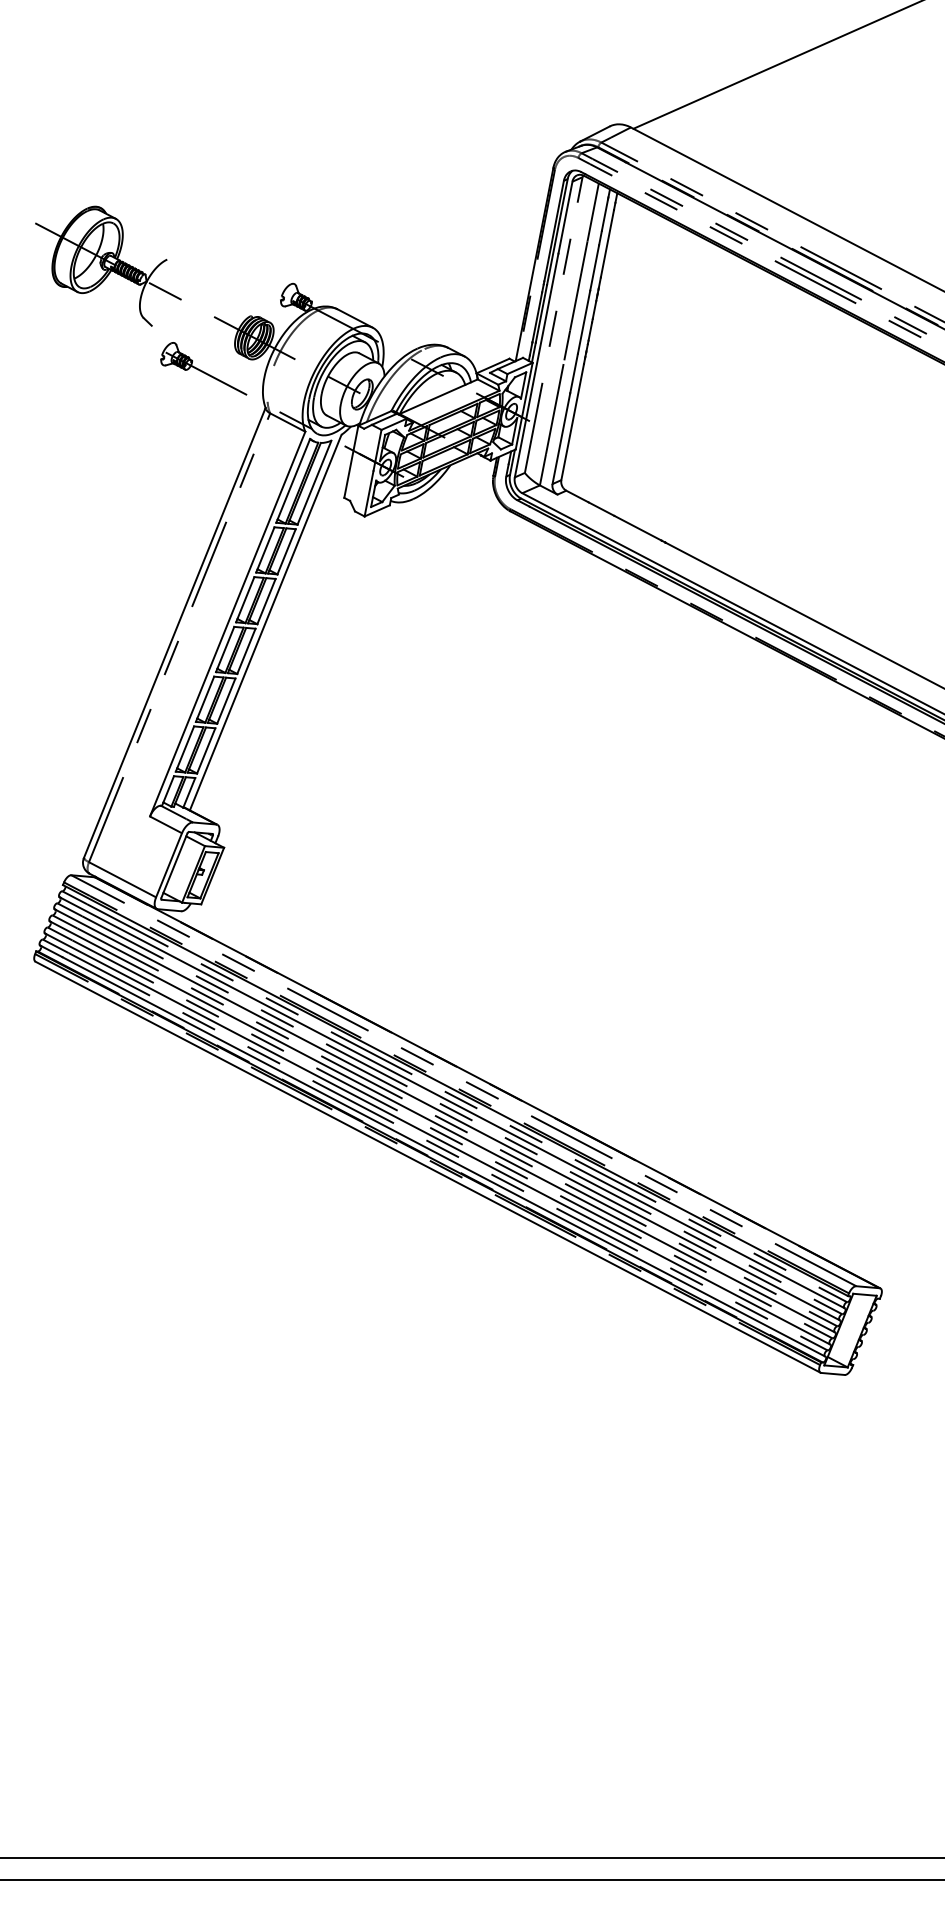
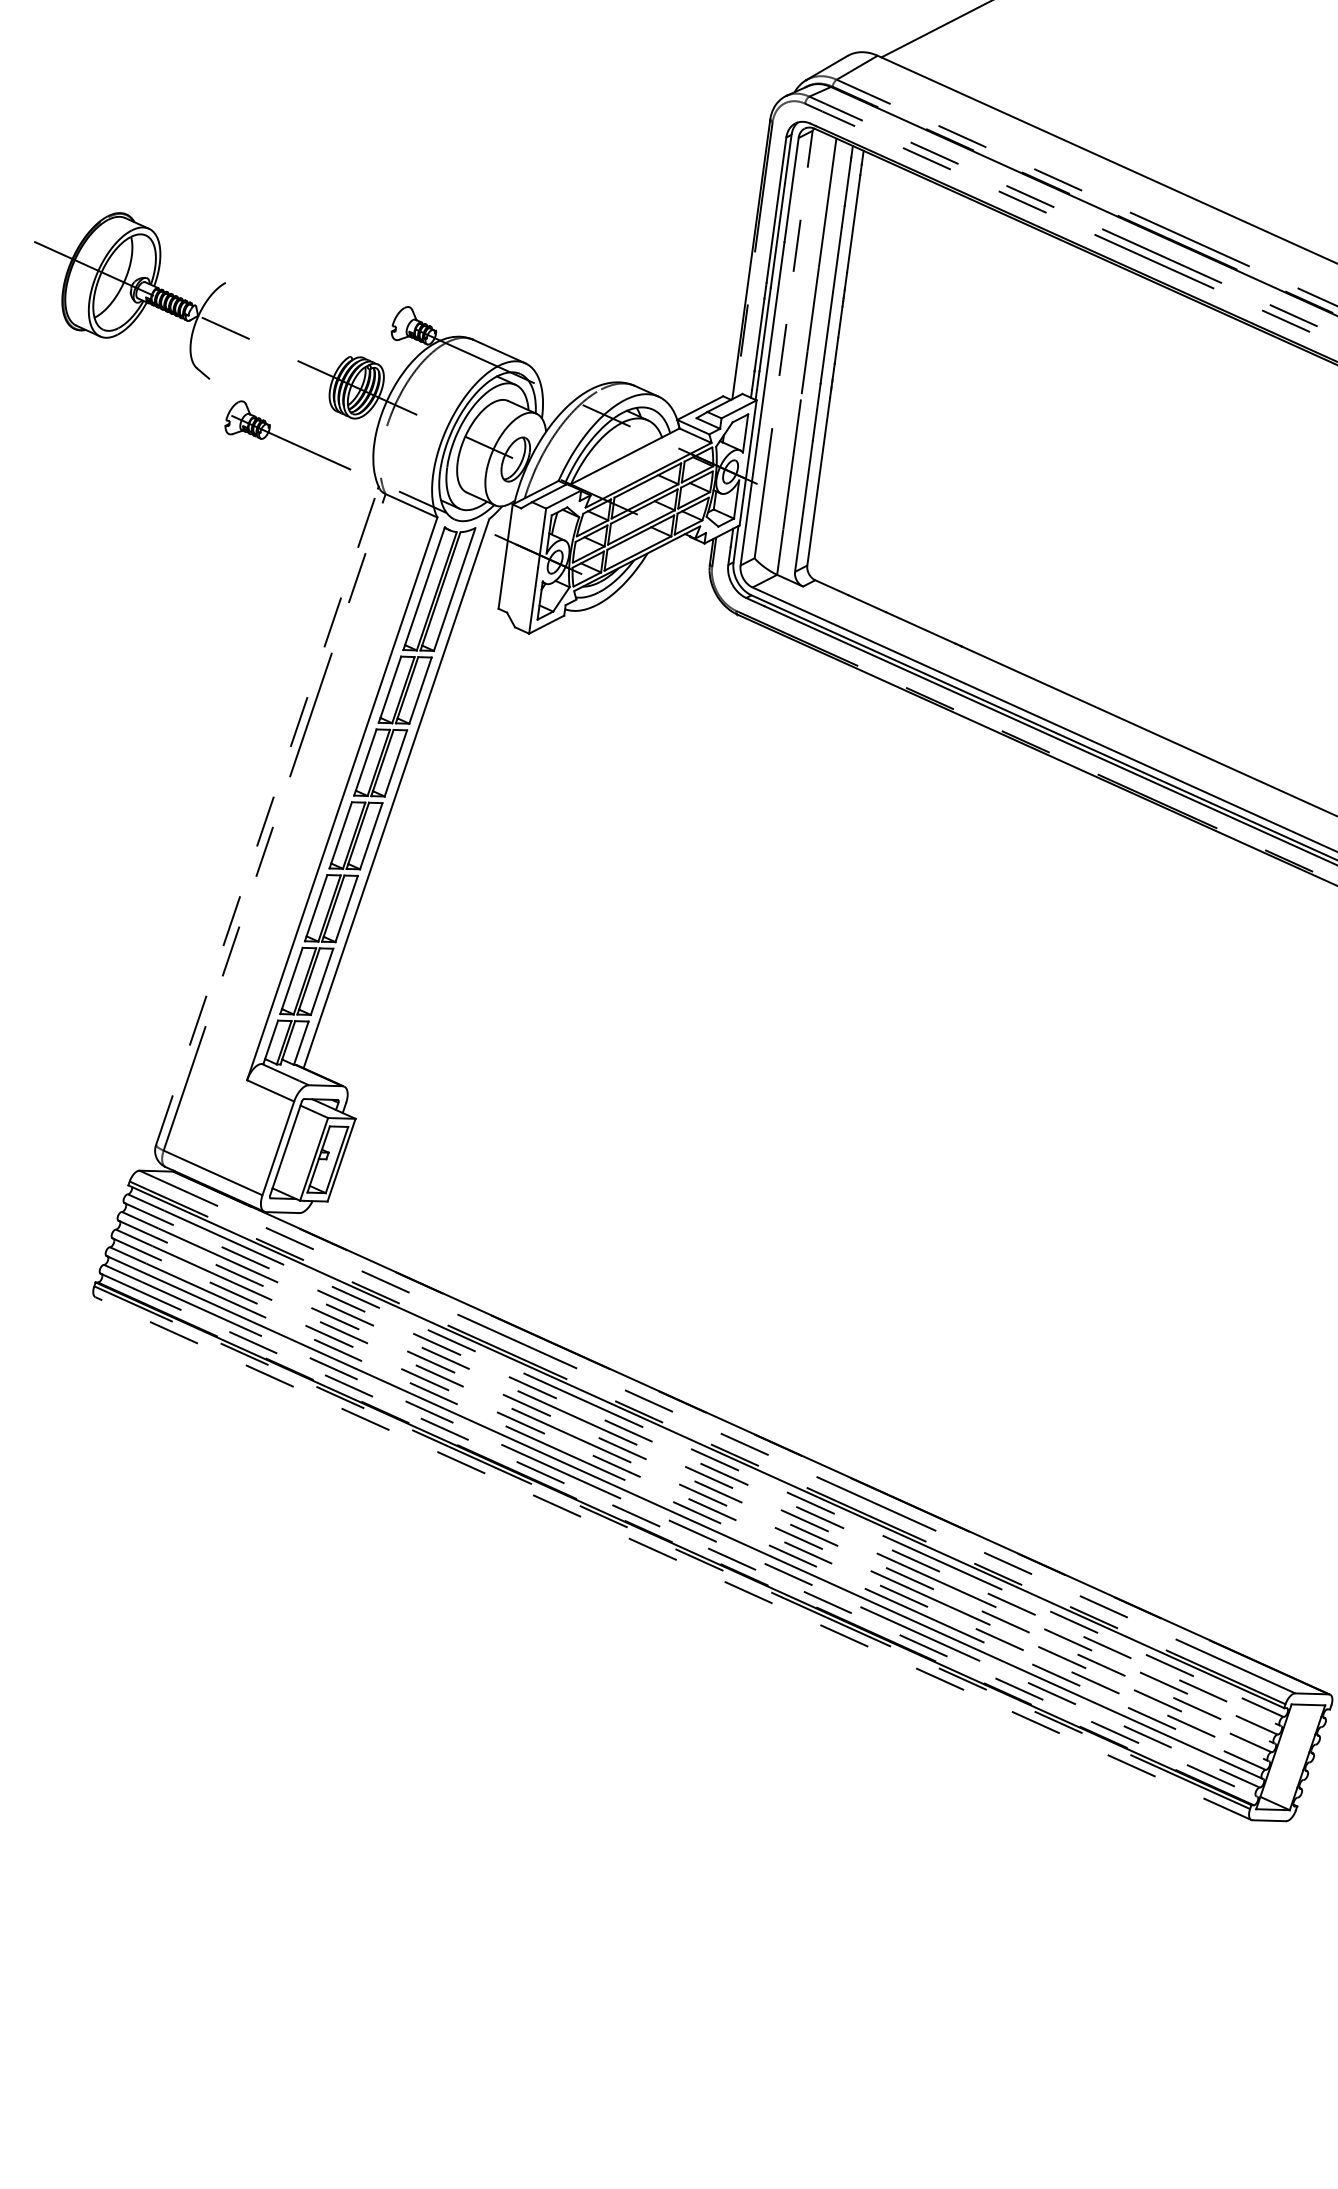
line: (174, 633) -> (267, 816), solid -> dashed
line: (452, 1103) -> (703, 1465), solid -> dashed
line: (448, 1115) -> (698, 1482), solid -> dashed
line: (443, 1127) -> (692, 1500), solid -> dashed
line: (444, 1157) -> (696, 1543), solid -> dashed
line: (427, 1167) -> (672, 1559), solid -> dashed

